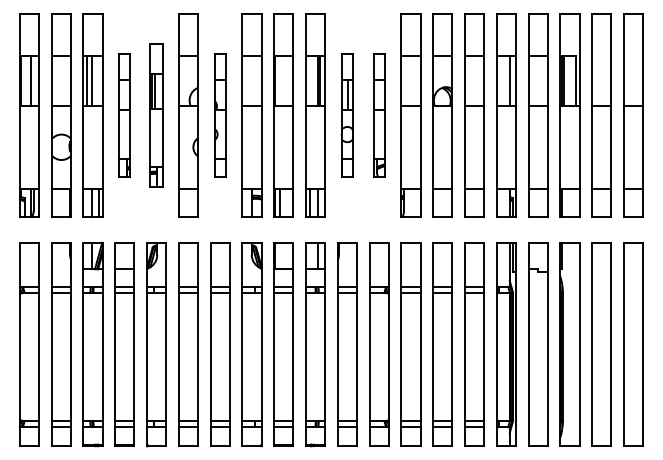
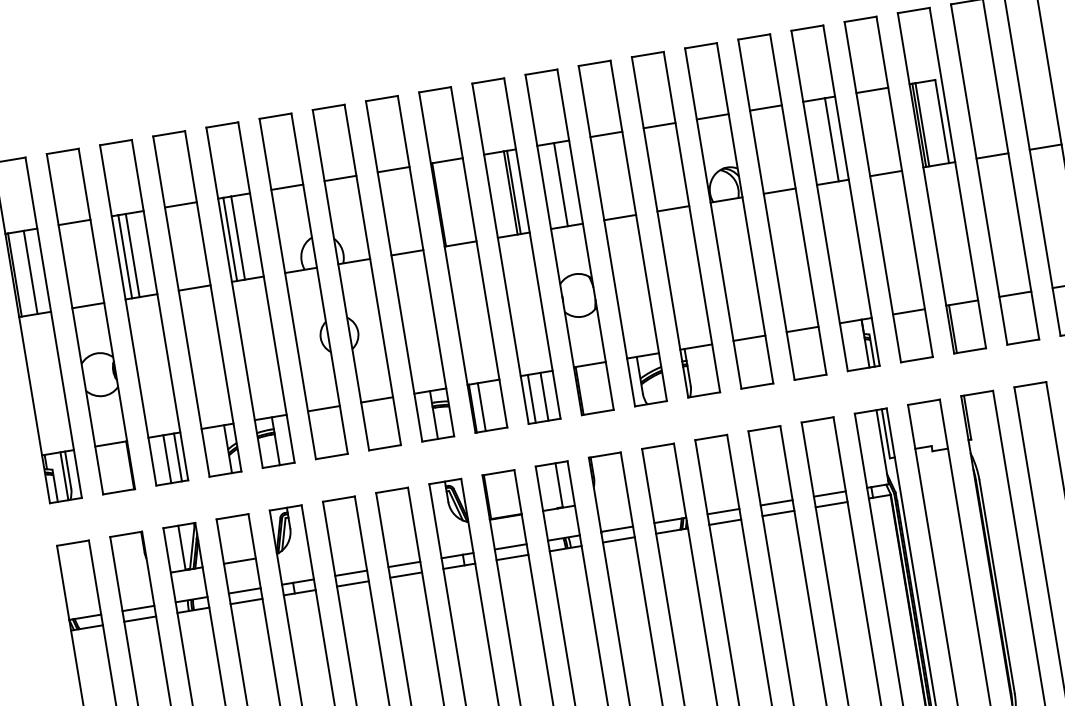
part: (124, 115) -> (196, 304), size x1.67
part: (156, 115) -> (250, 295), size x1.43
part: (220, 115) -> (357, 277), size x1.67
part: (347, 115) -> (569, 242), size x1.67
part: (379, 115) -> (623, 233), size x1.67

